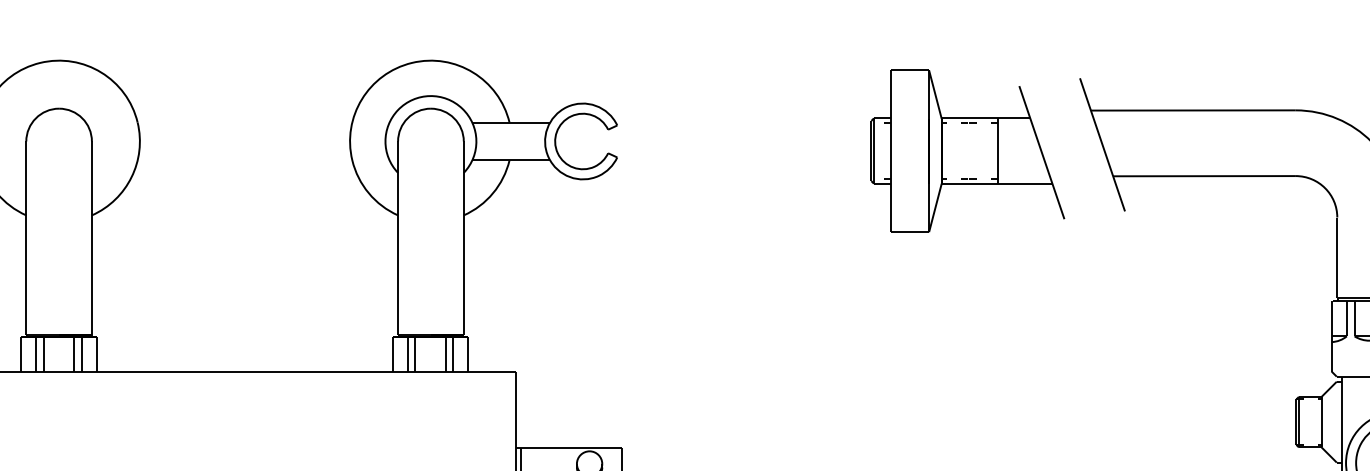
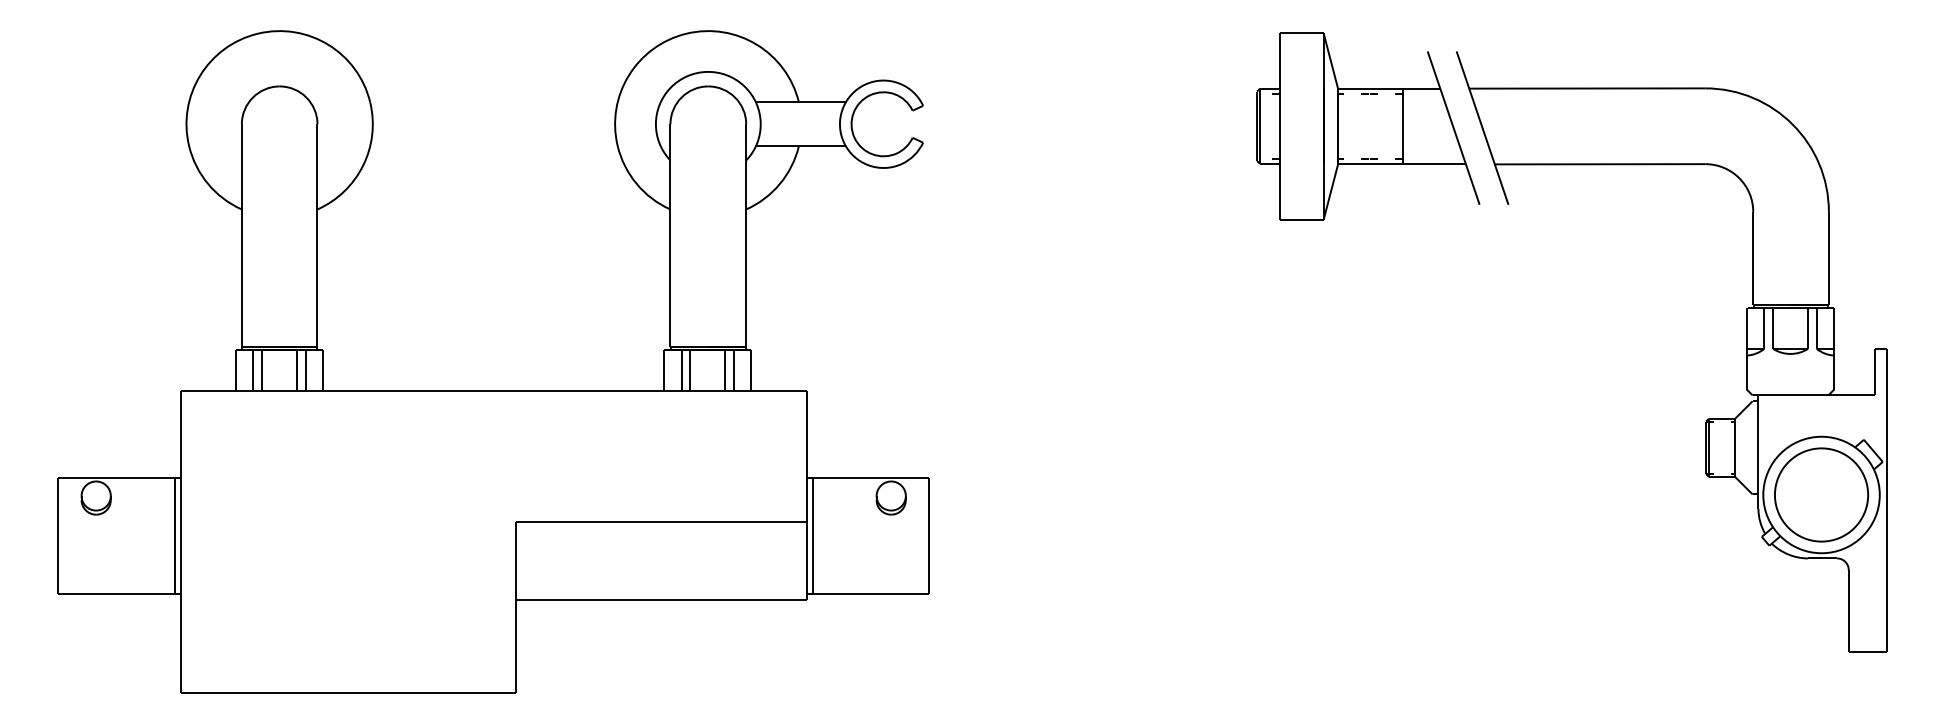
part: (968, 151) -> (1368, 126), moved

